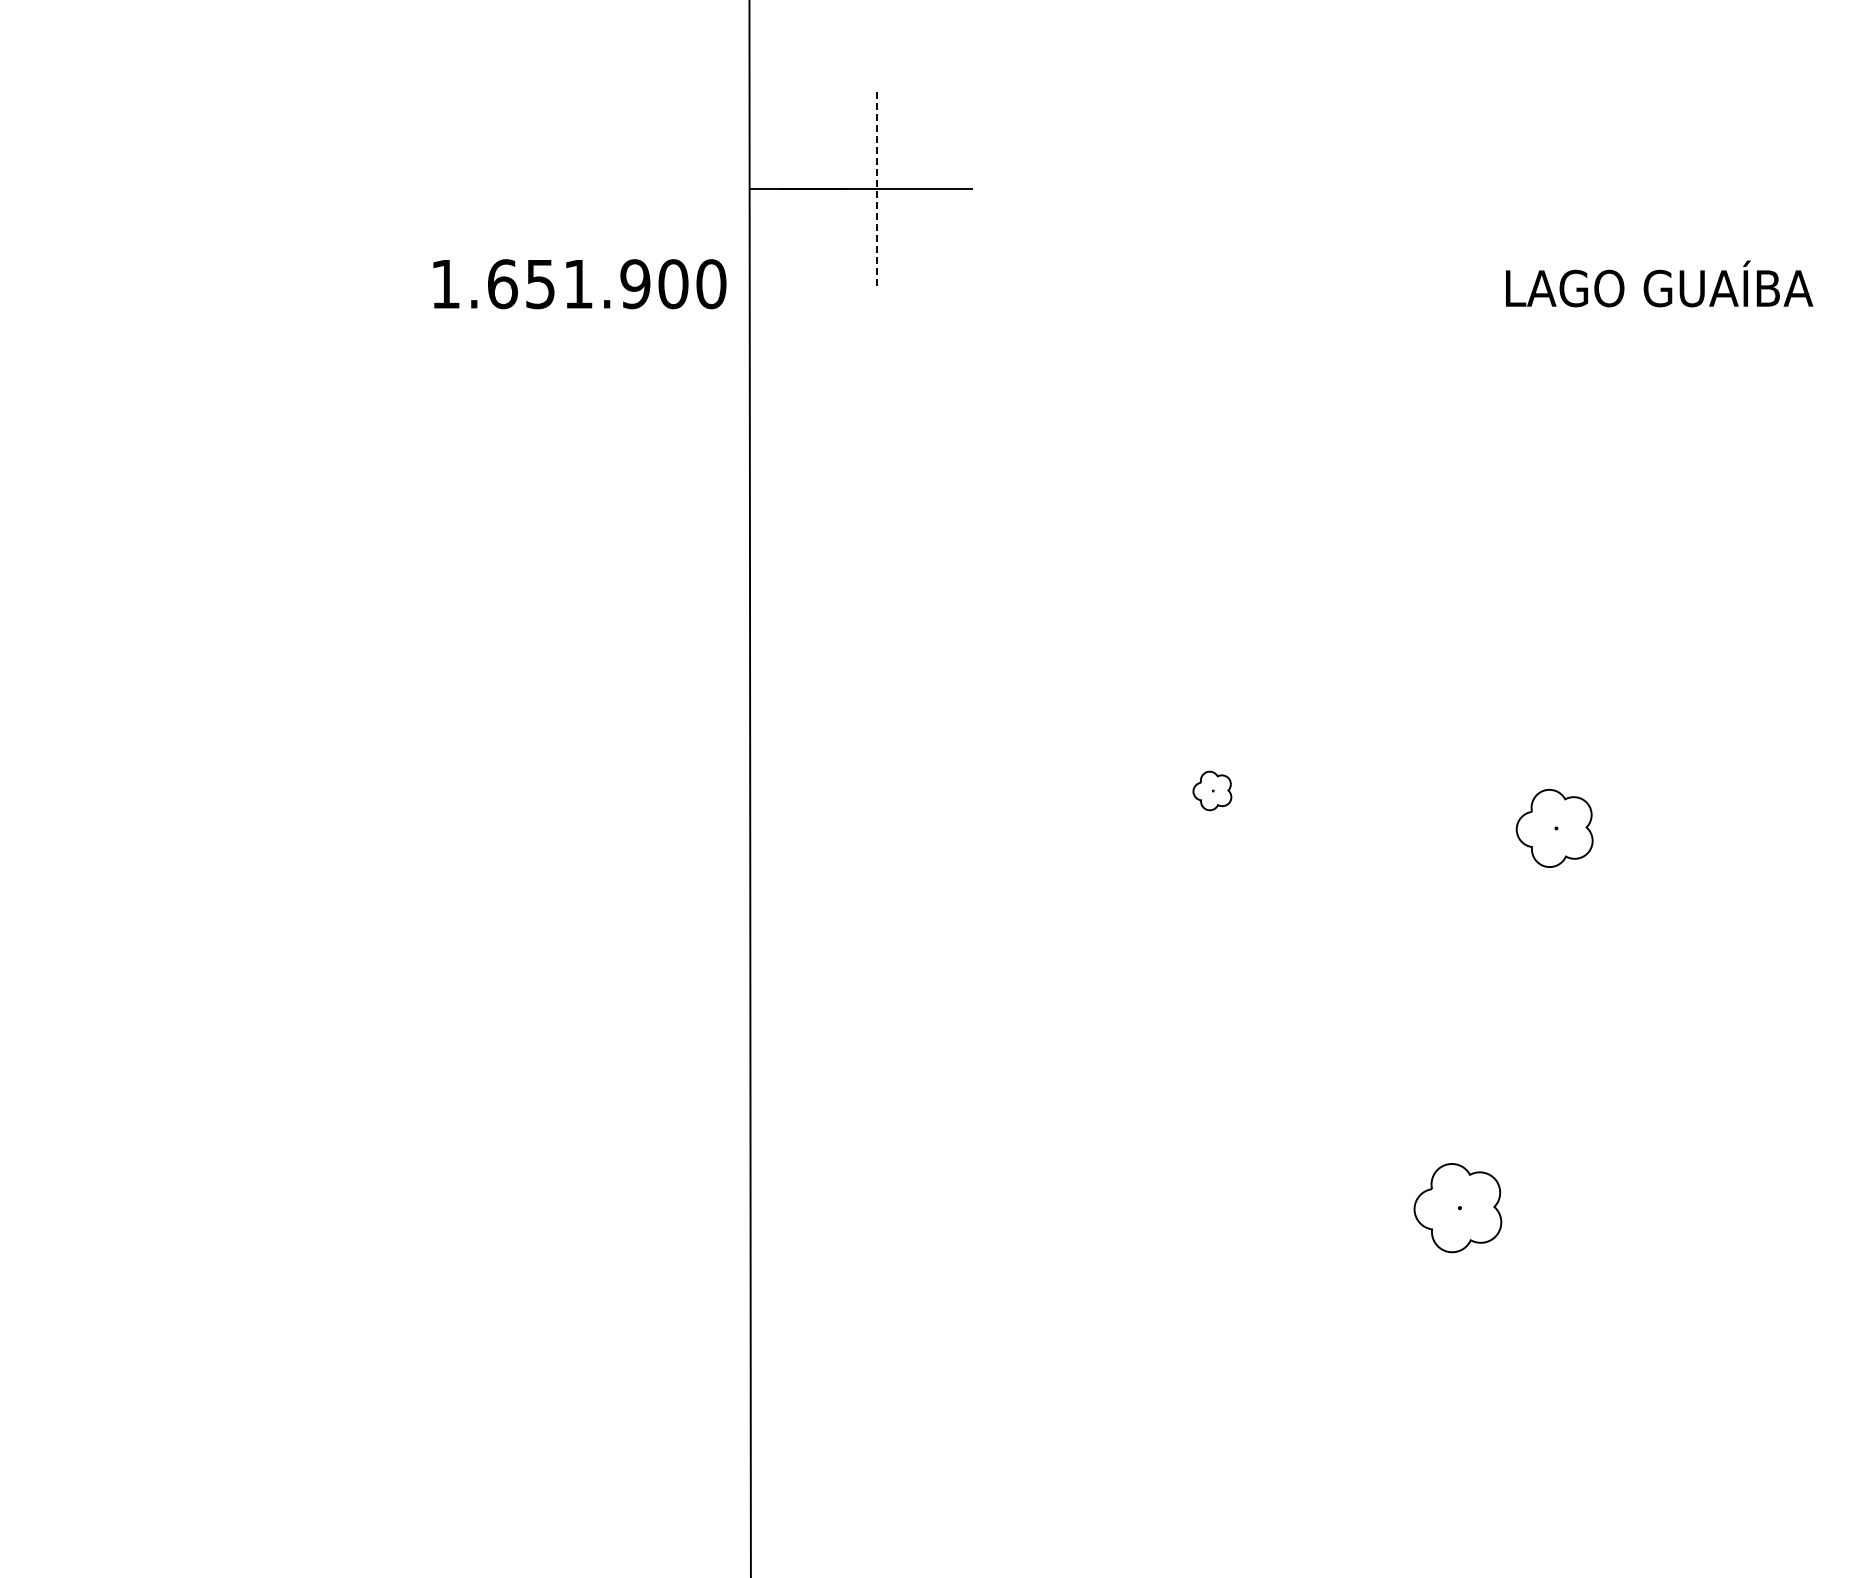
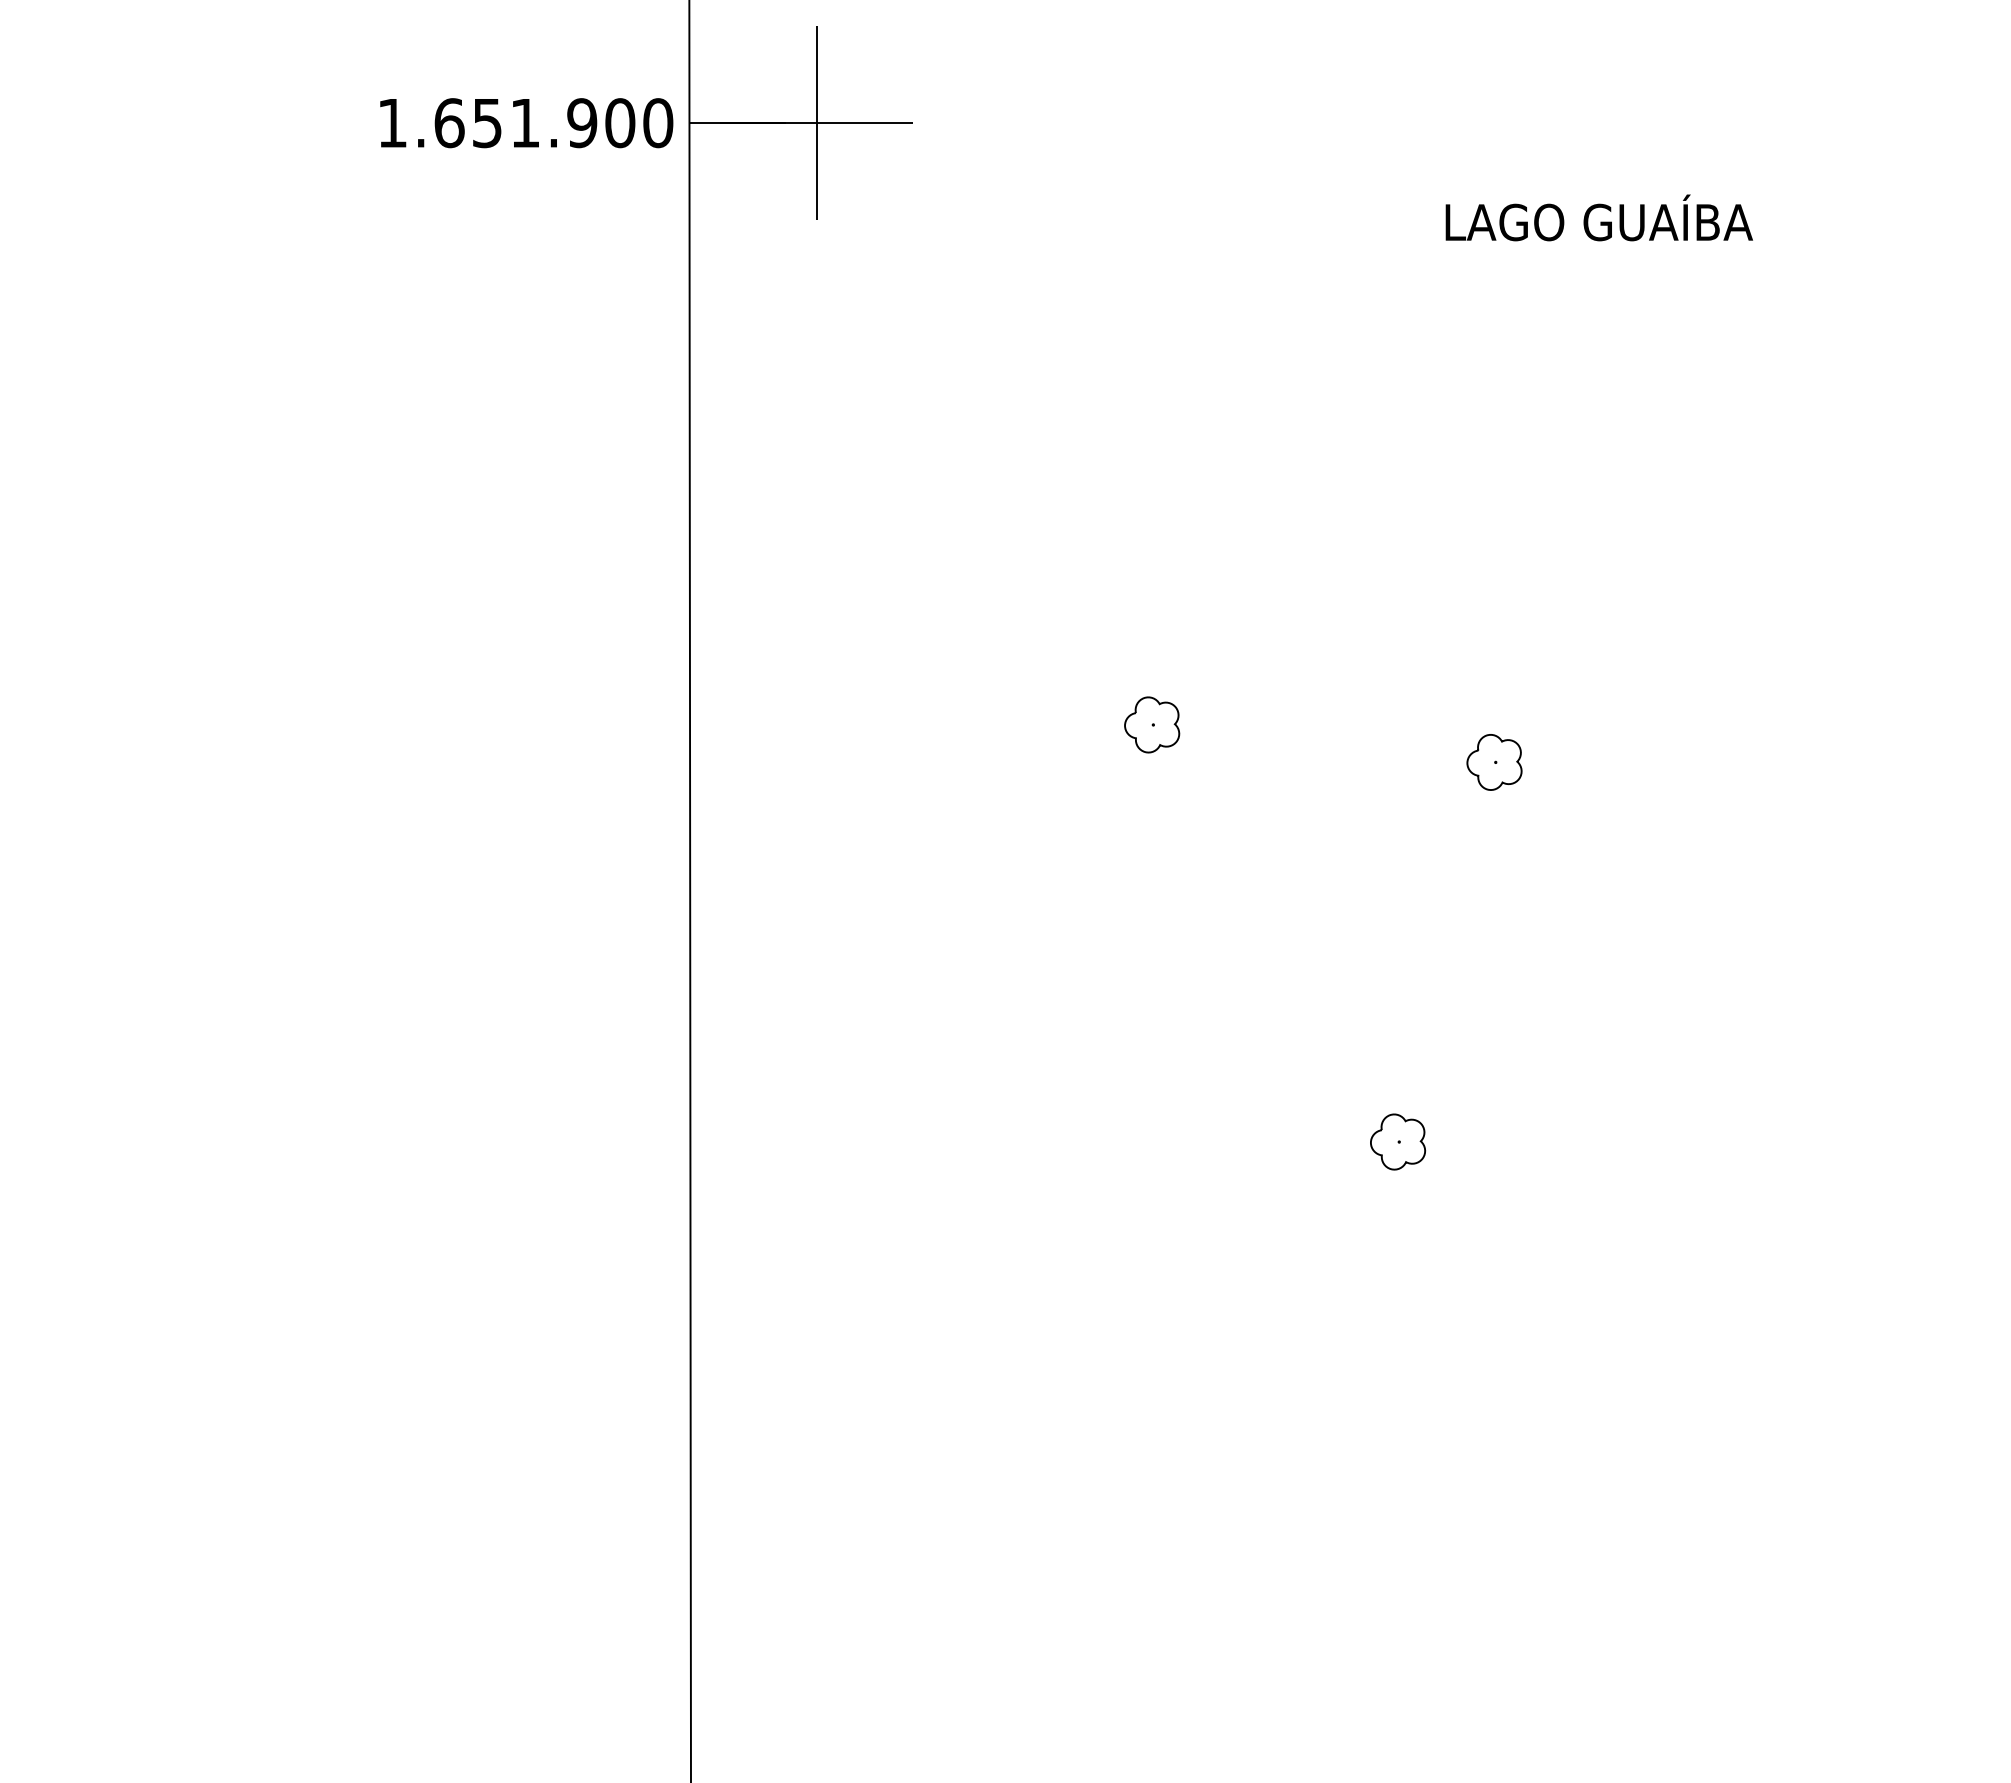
line: (876, 189) -> (816, 123), dashed -> solid
text: (579, 284) -> (526, 123), moved
part: (1212, 790) -> (1152, 724), size x1.43
part: (1554, 828) -> (1494, 762), size x0.71
part: (1458, 1207) -> (1398, 1141), size x0.62

